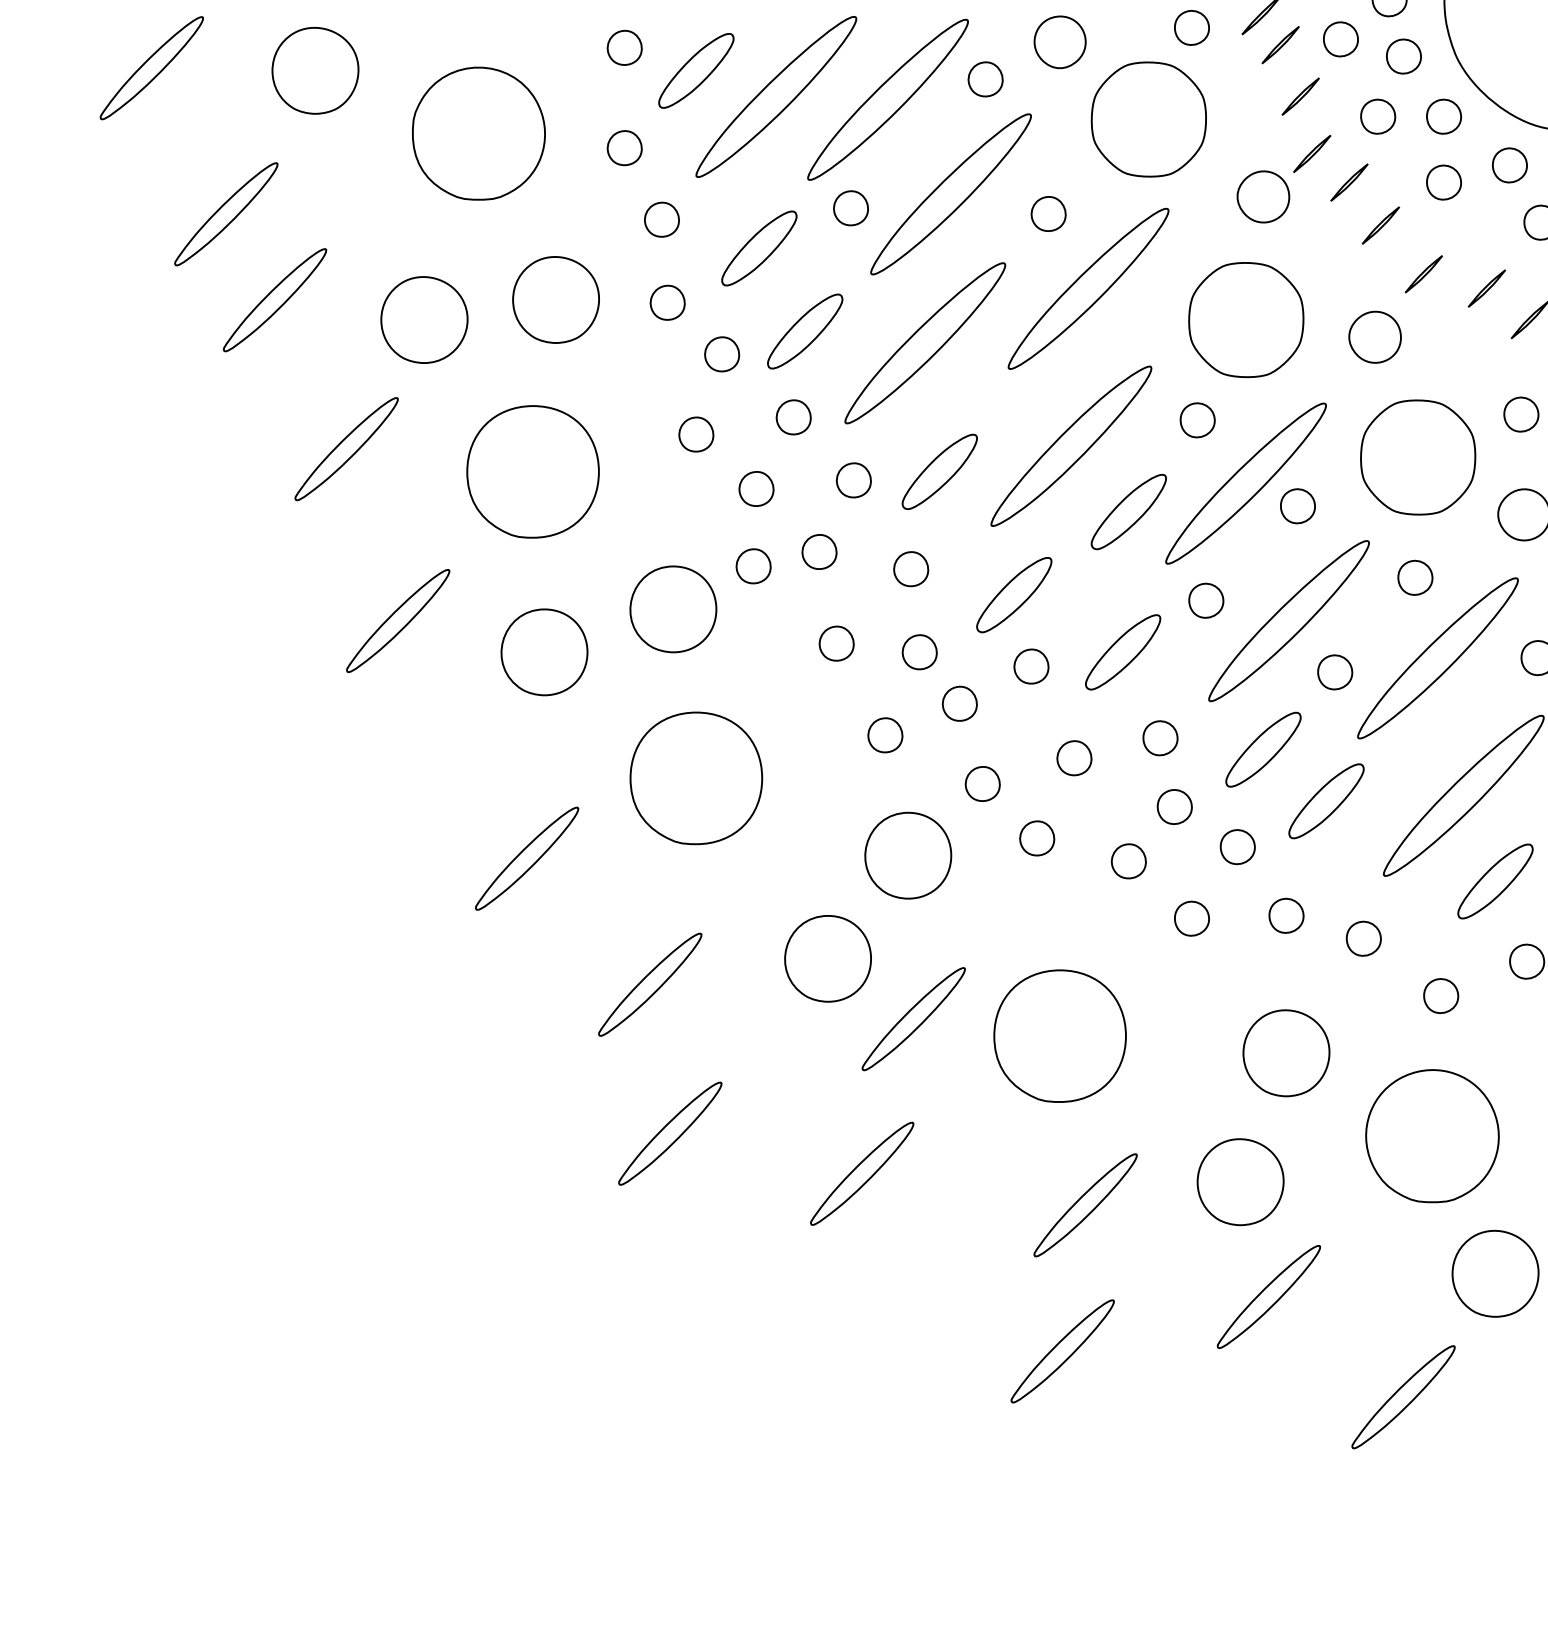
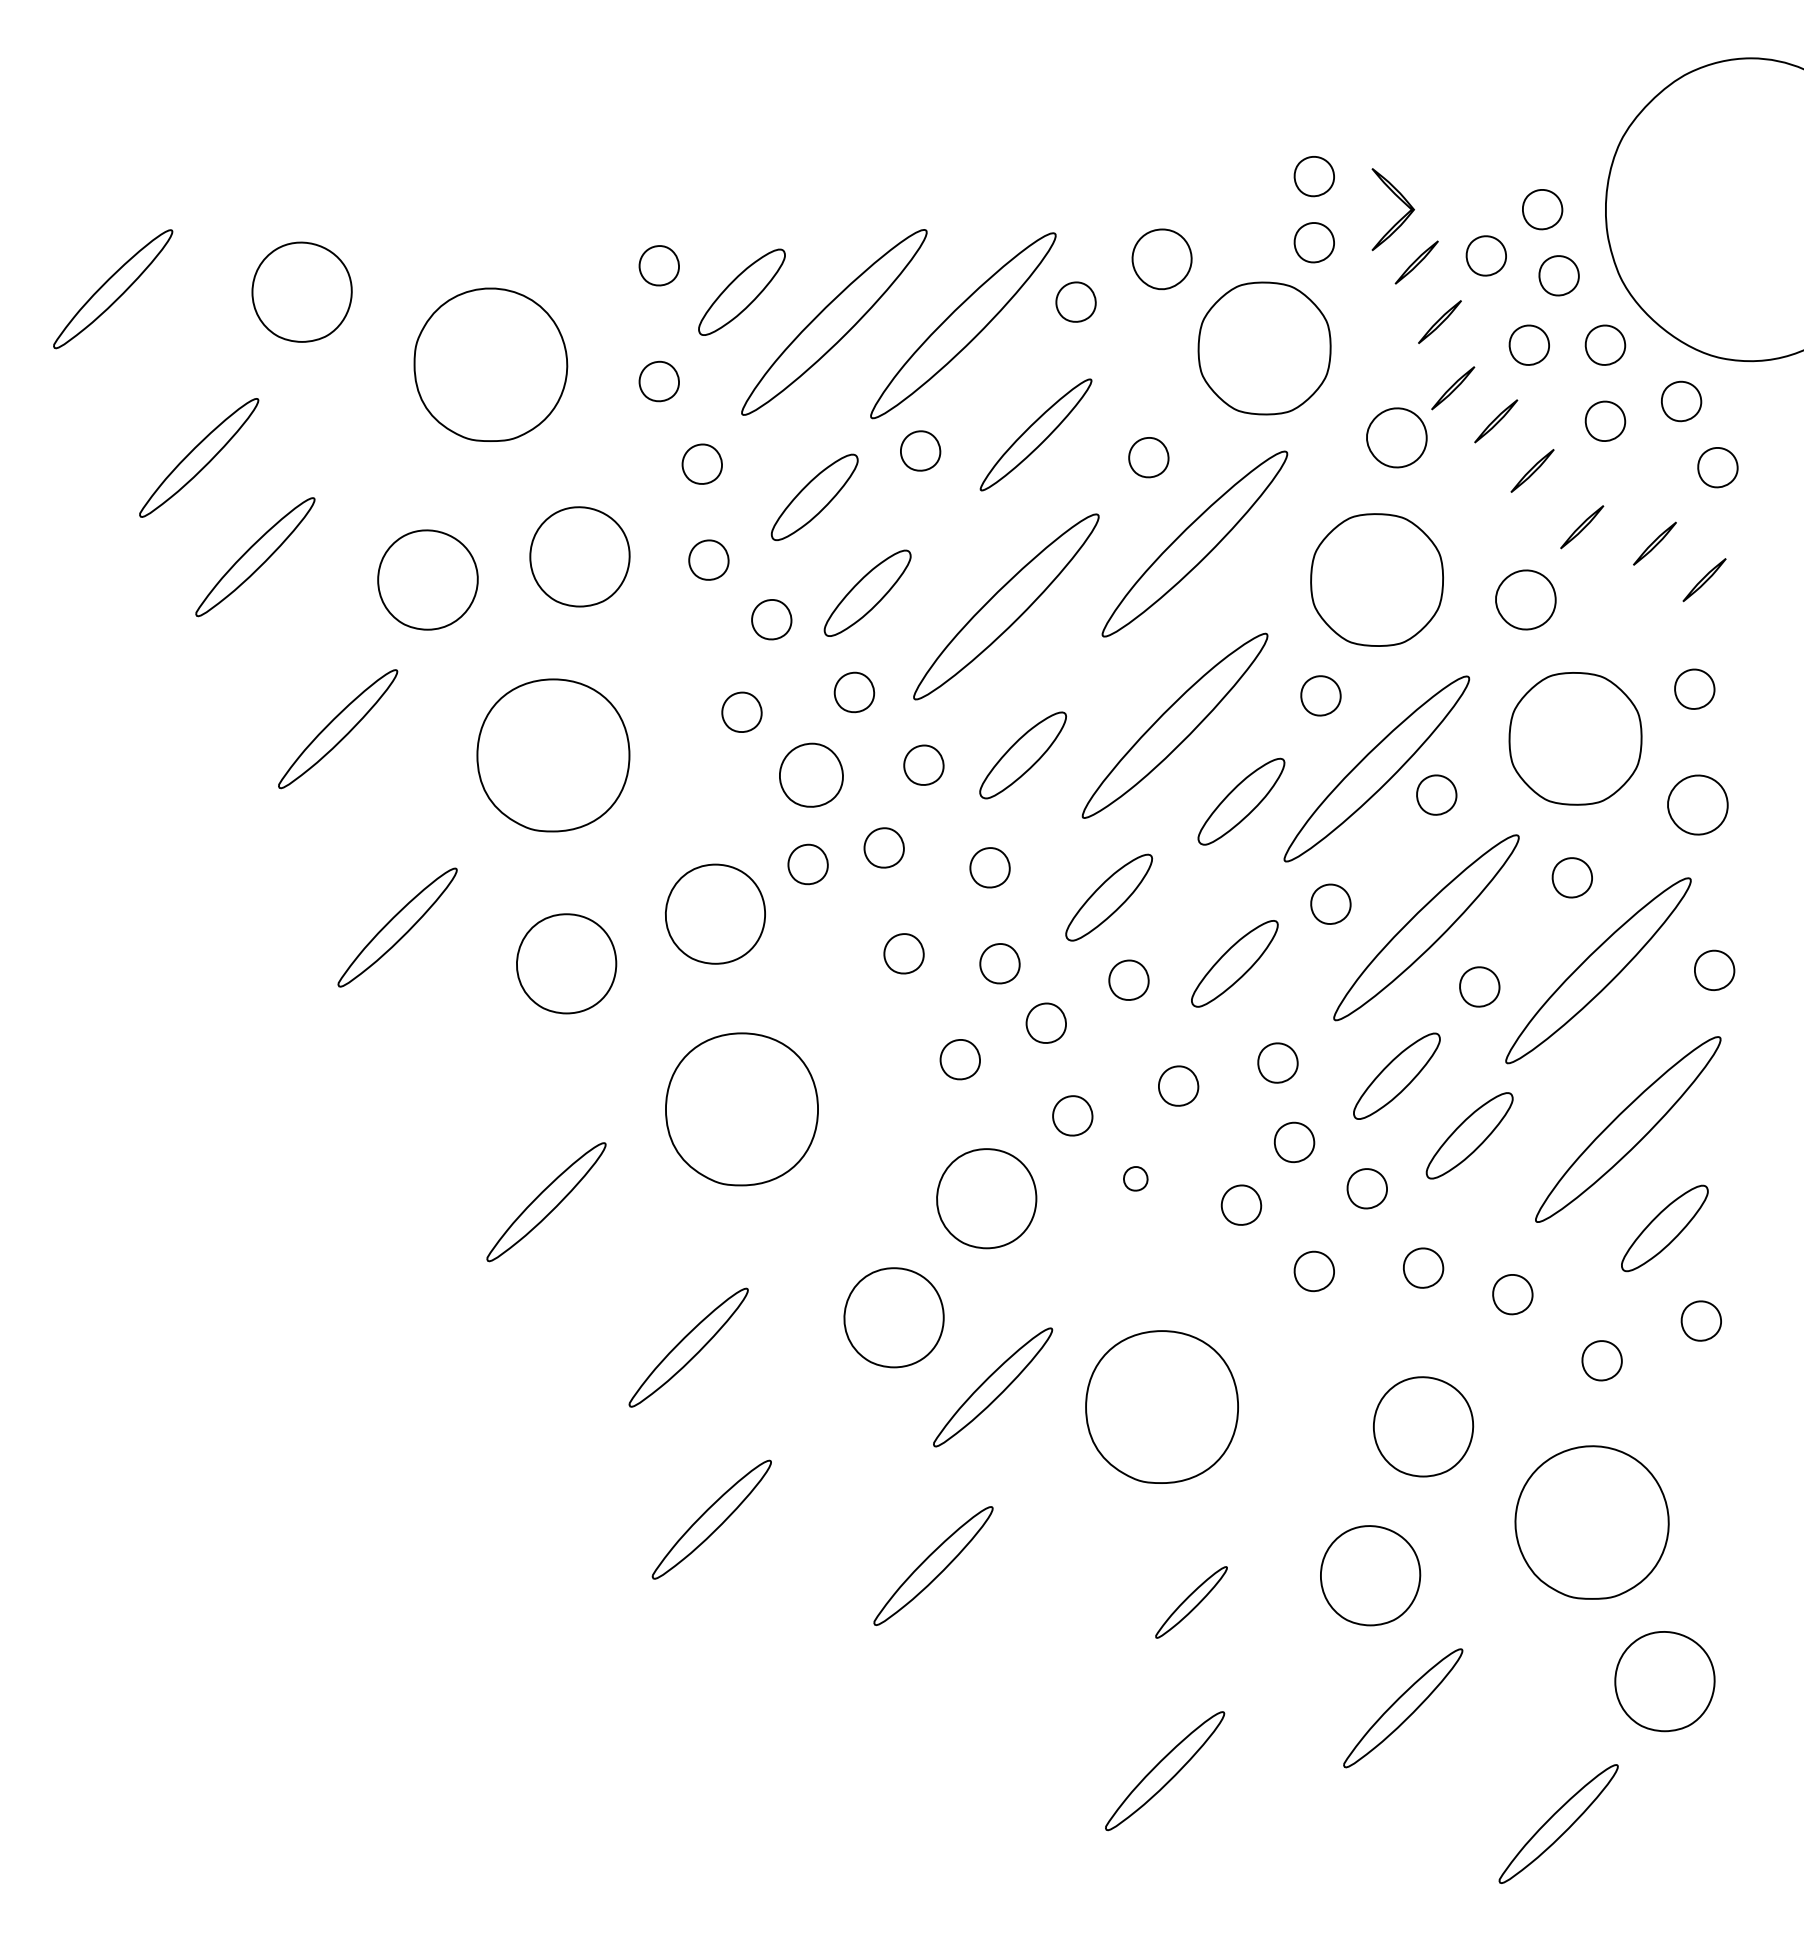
part: (950, 194) -> (1035, 434), size x0.6
part: (756, 488) -> (811, 774), size x1.6
part: (1037, 838) -> (1135, 1178), size x0.6
part: (1085, 1205) -> (1191, 1602), size x0.6

